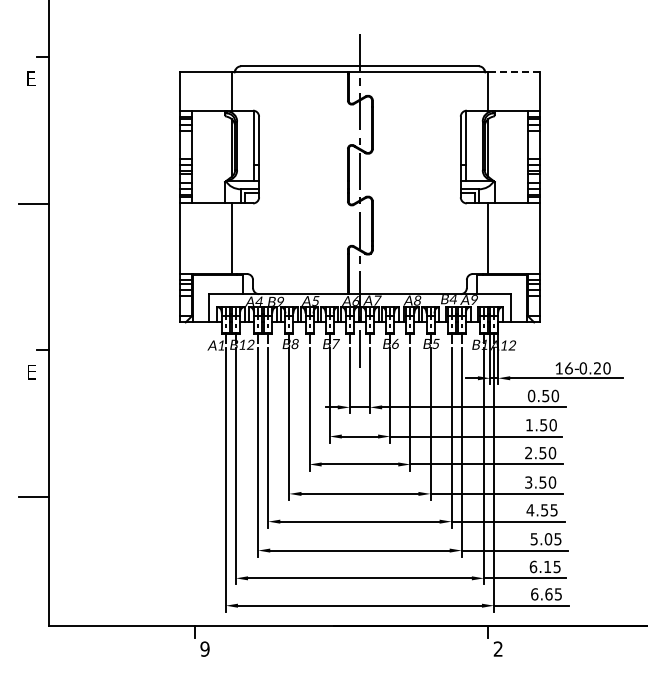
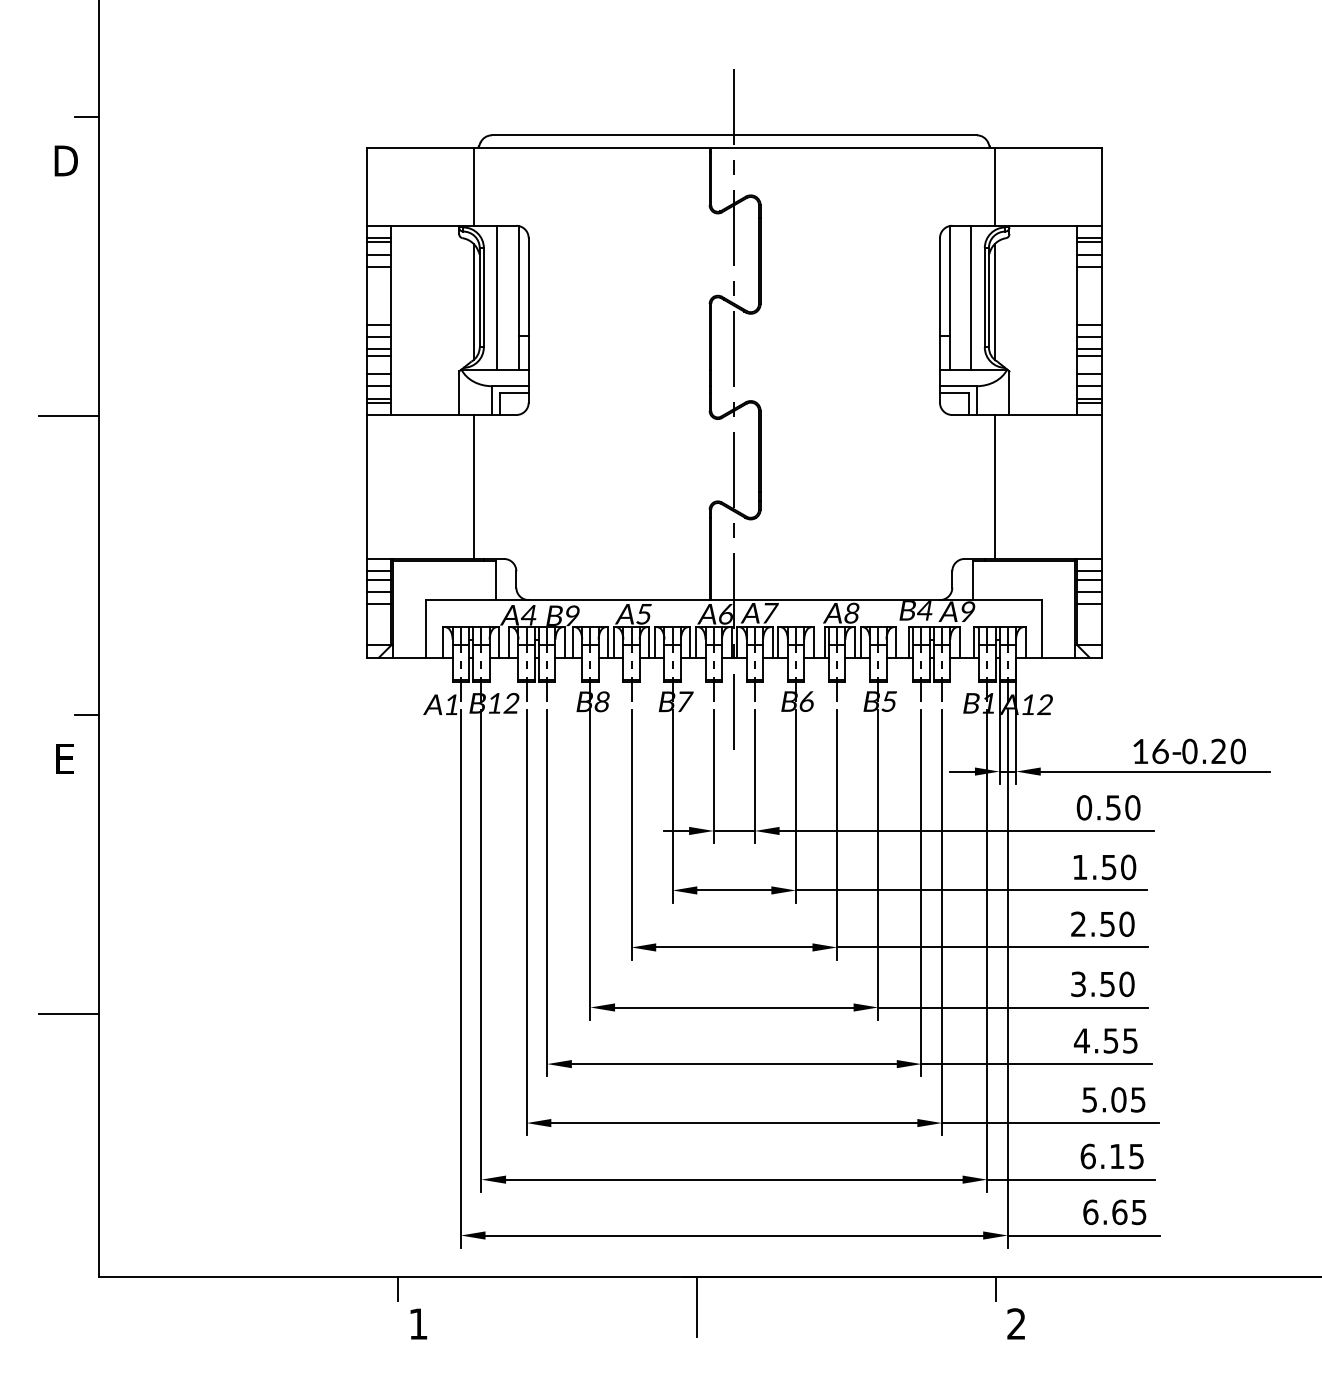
line: (513, 72) -> (1047, 147), dashed -> solid
text: (32, 78) -> (66, 160), E -> D
line: (243, 145) -> (496, 296), added
line: (476, 145) -> (972, 296), added
line: (341, 640) -> (696, 1306), added
text: (204, 648) -> (417, 1322), 9 -> 1

